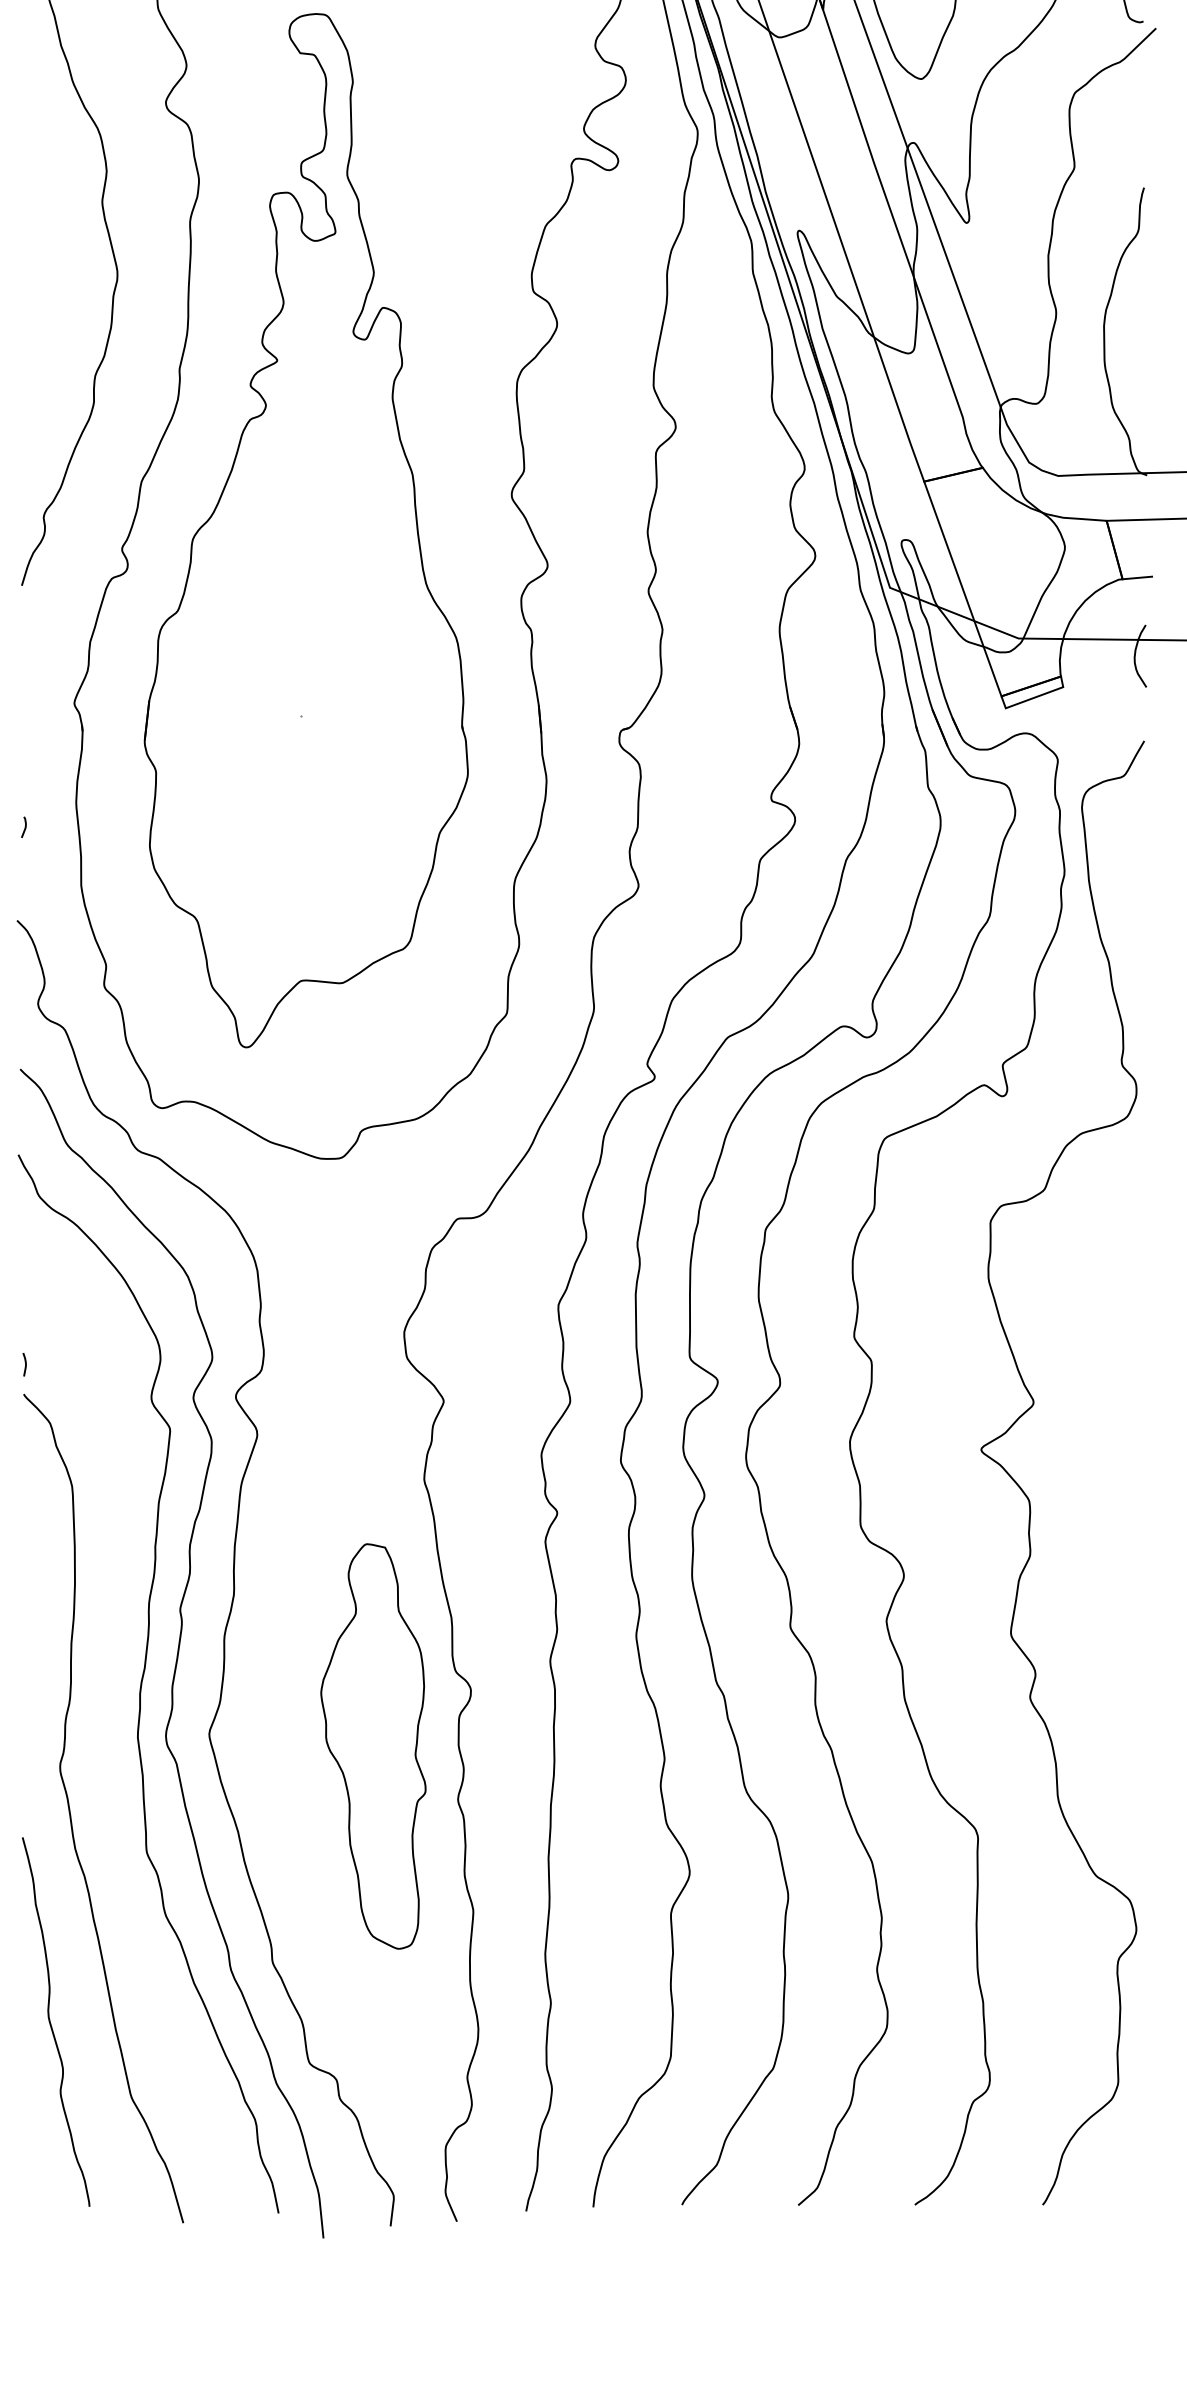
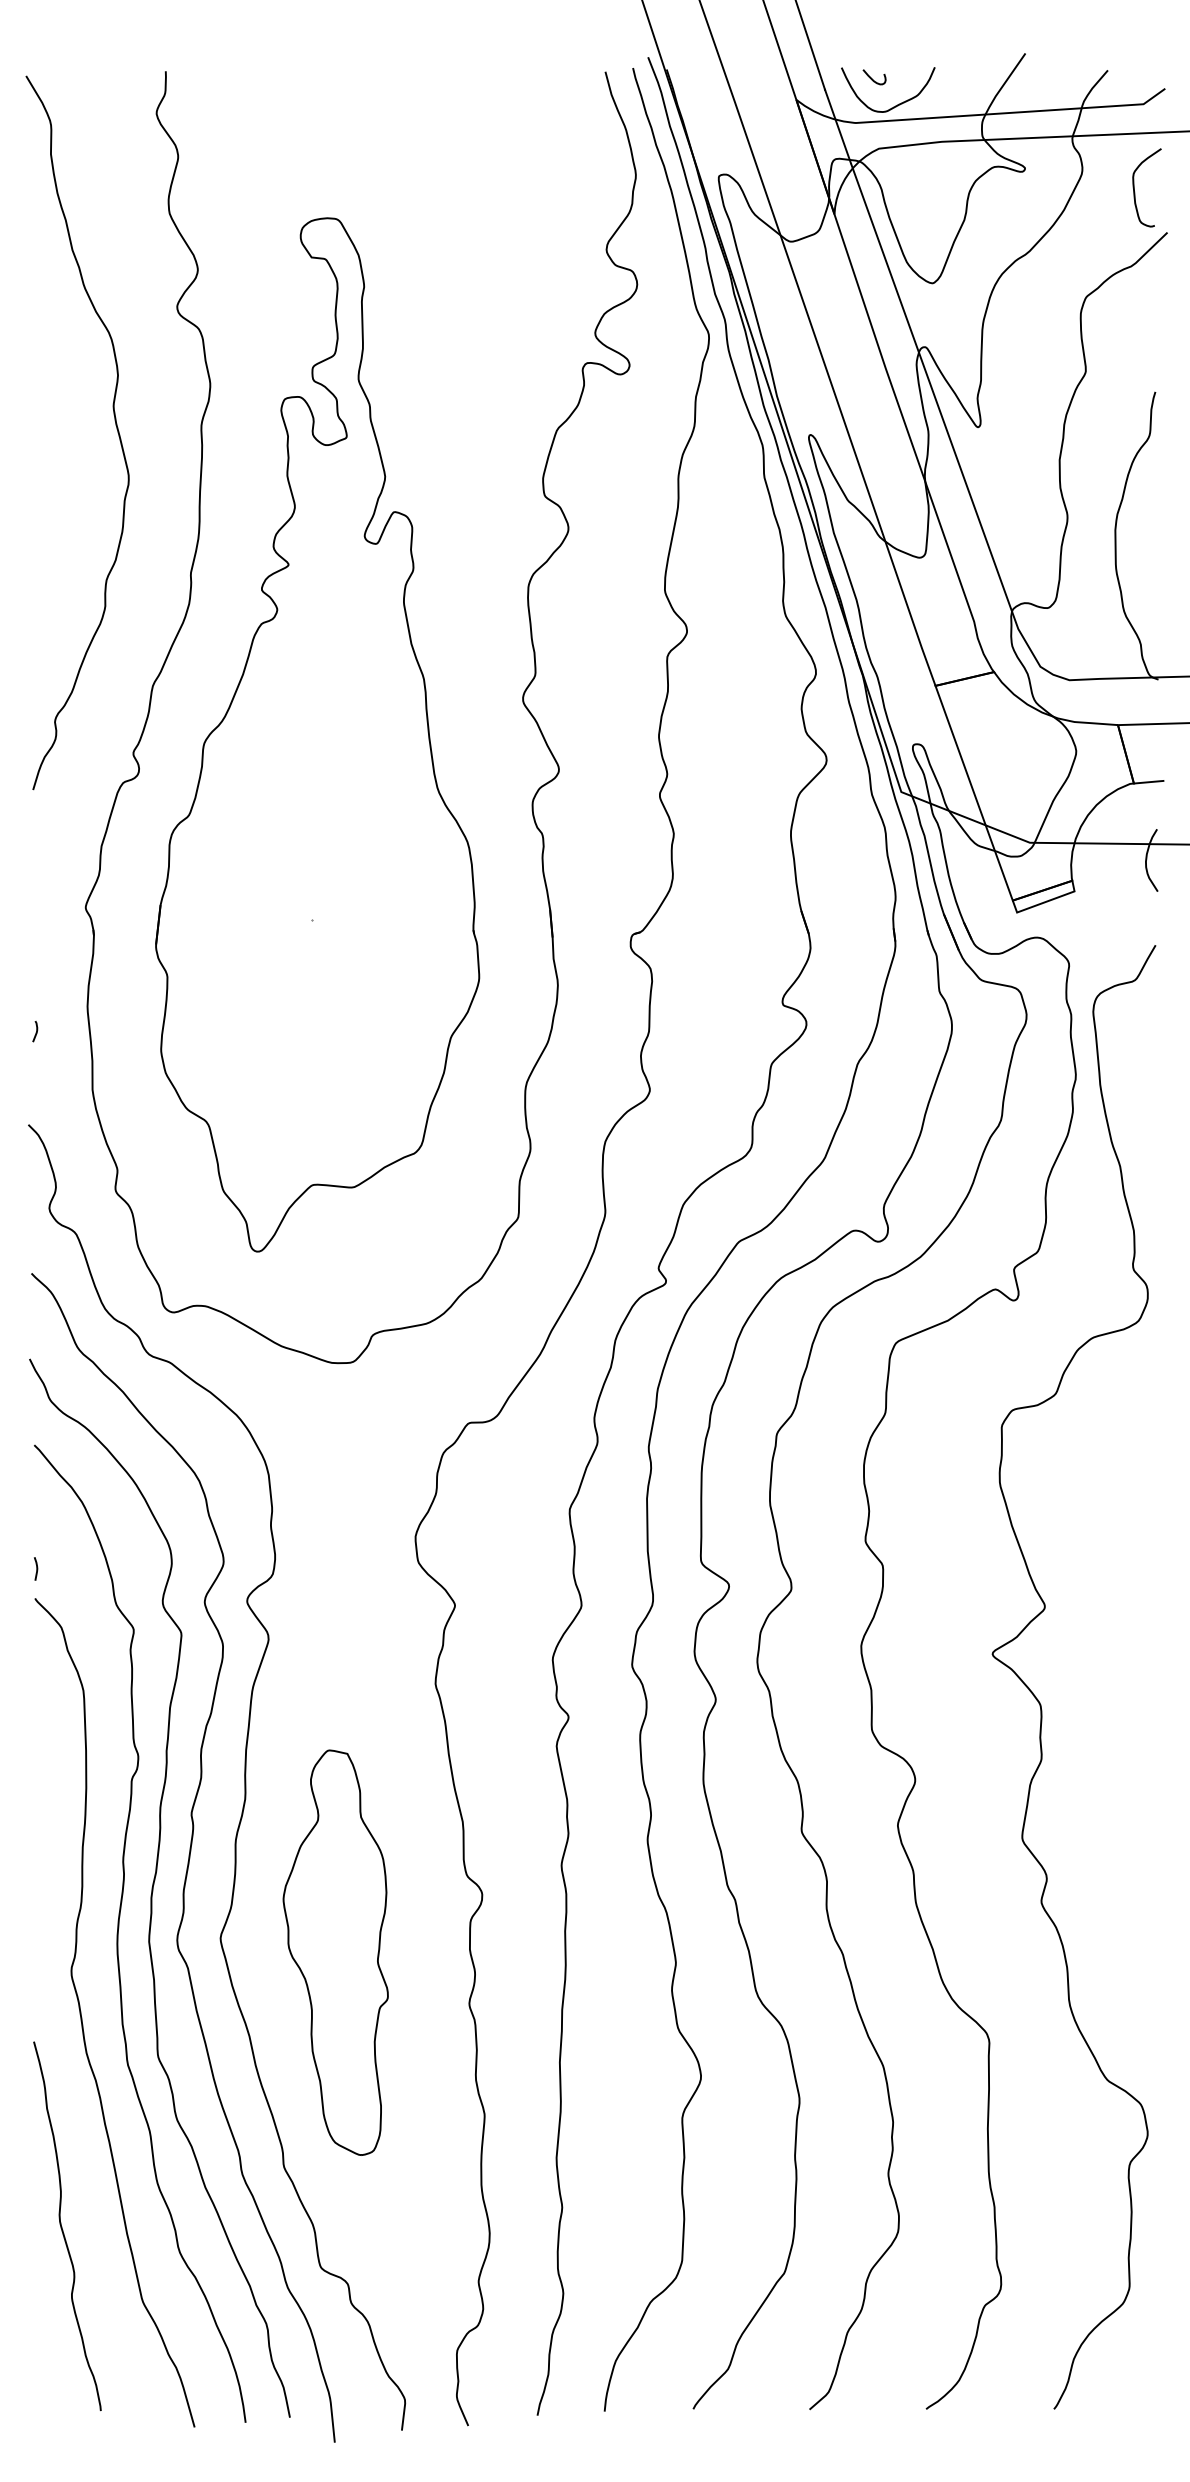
curve: (108, 1724) -> (119, 1928), added
part: (373, 1746) -> (335, 1952), moved

